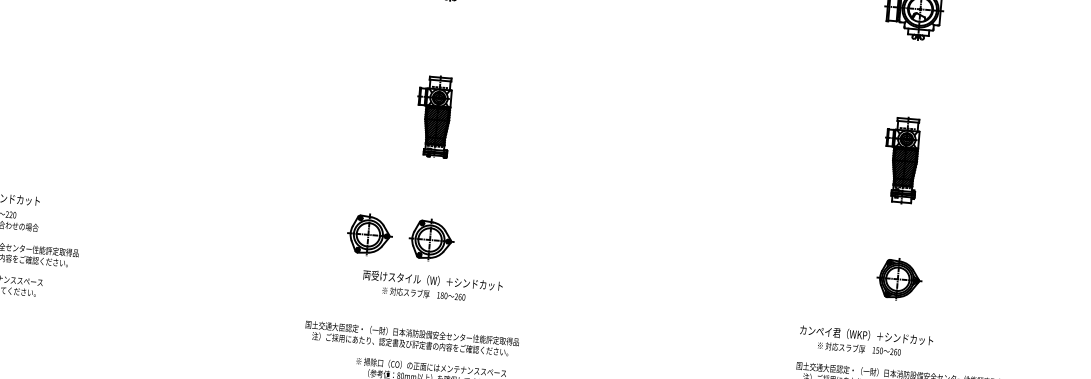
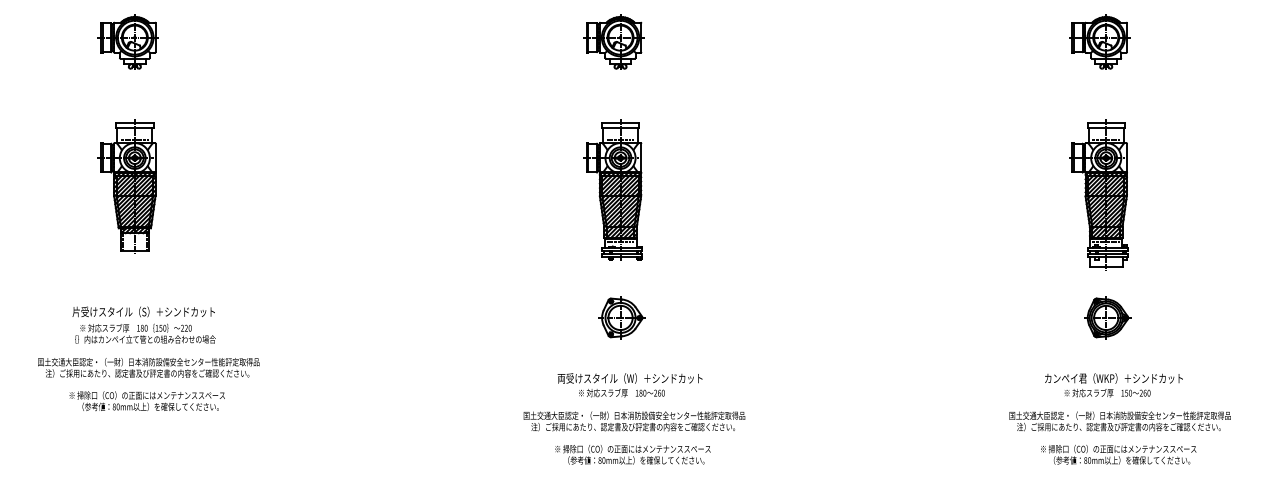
part: (432, 115) -> (612, 189), size x1.67
part: (900, 159) -> (1098, 194), size x1.67
part: (369, 234) -> (557, 317), removed
text: (431, 287) -> (629, 385), moved
text: (412, 338) -> (634, 421), moved
text: (865, 342) -> (1113, 385), moved

